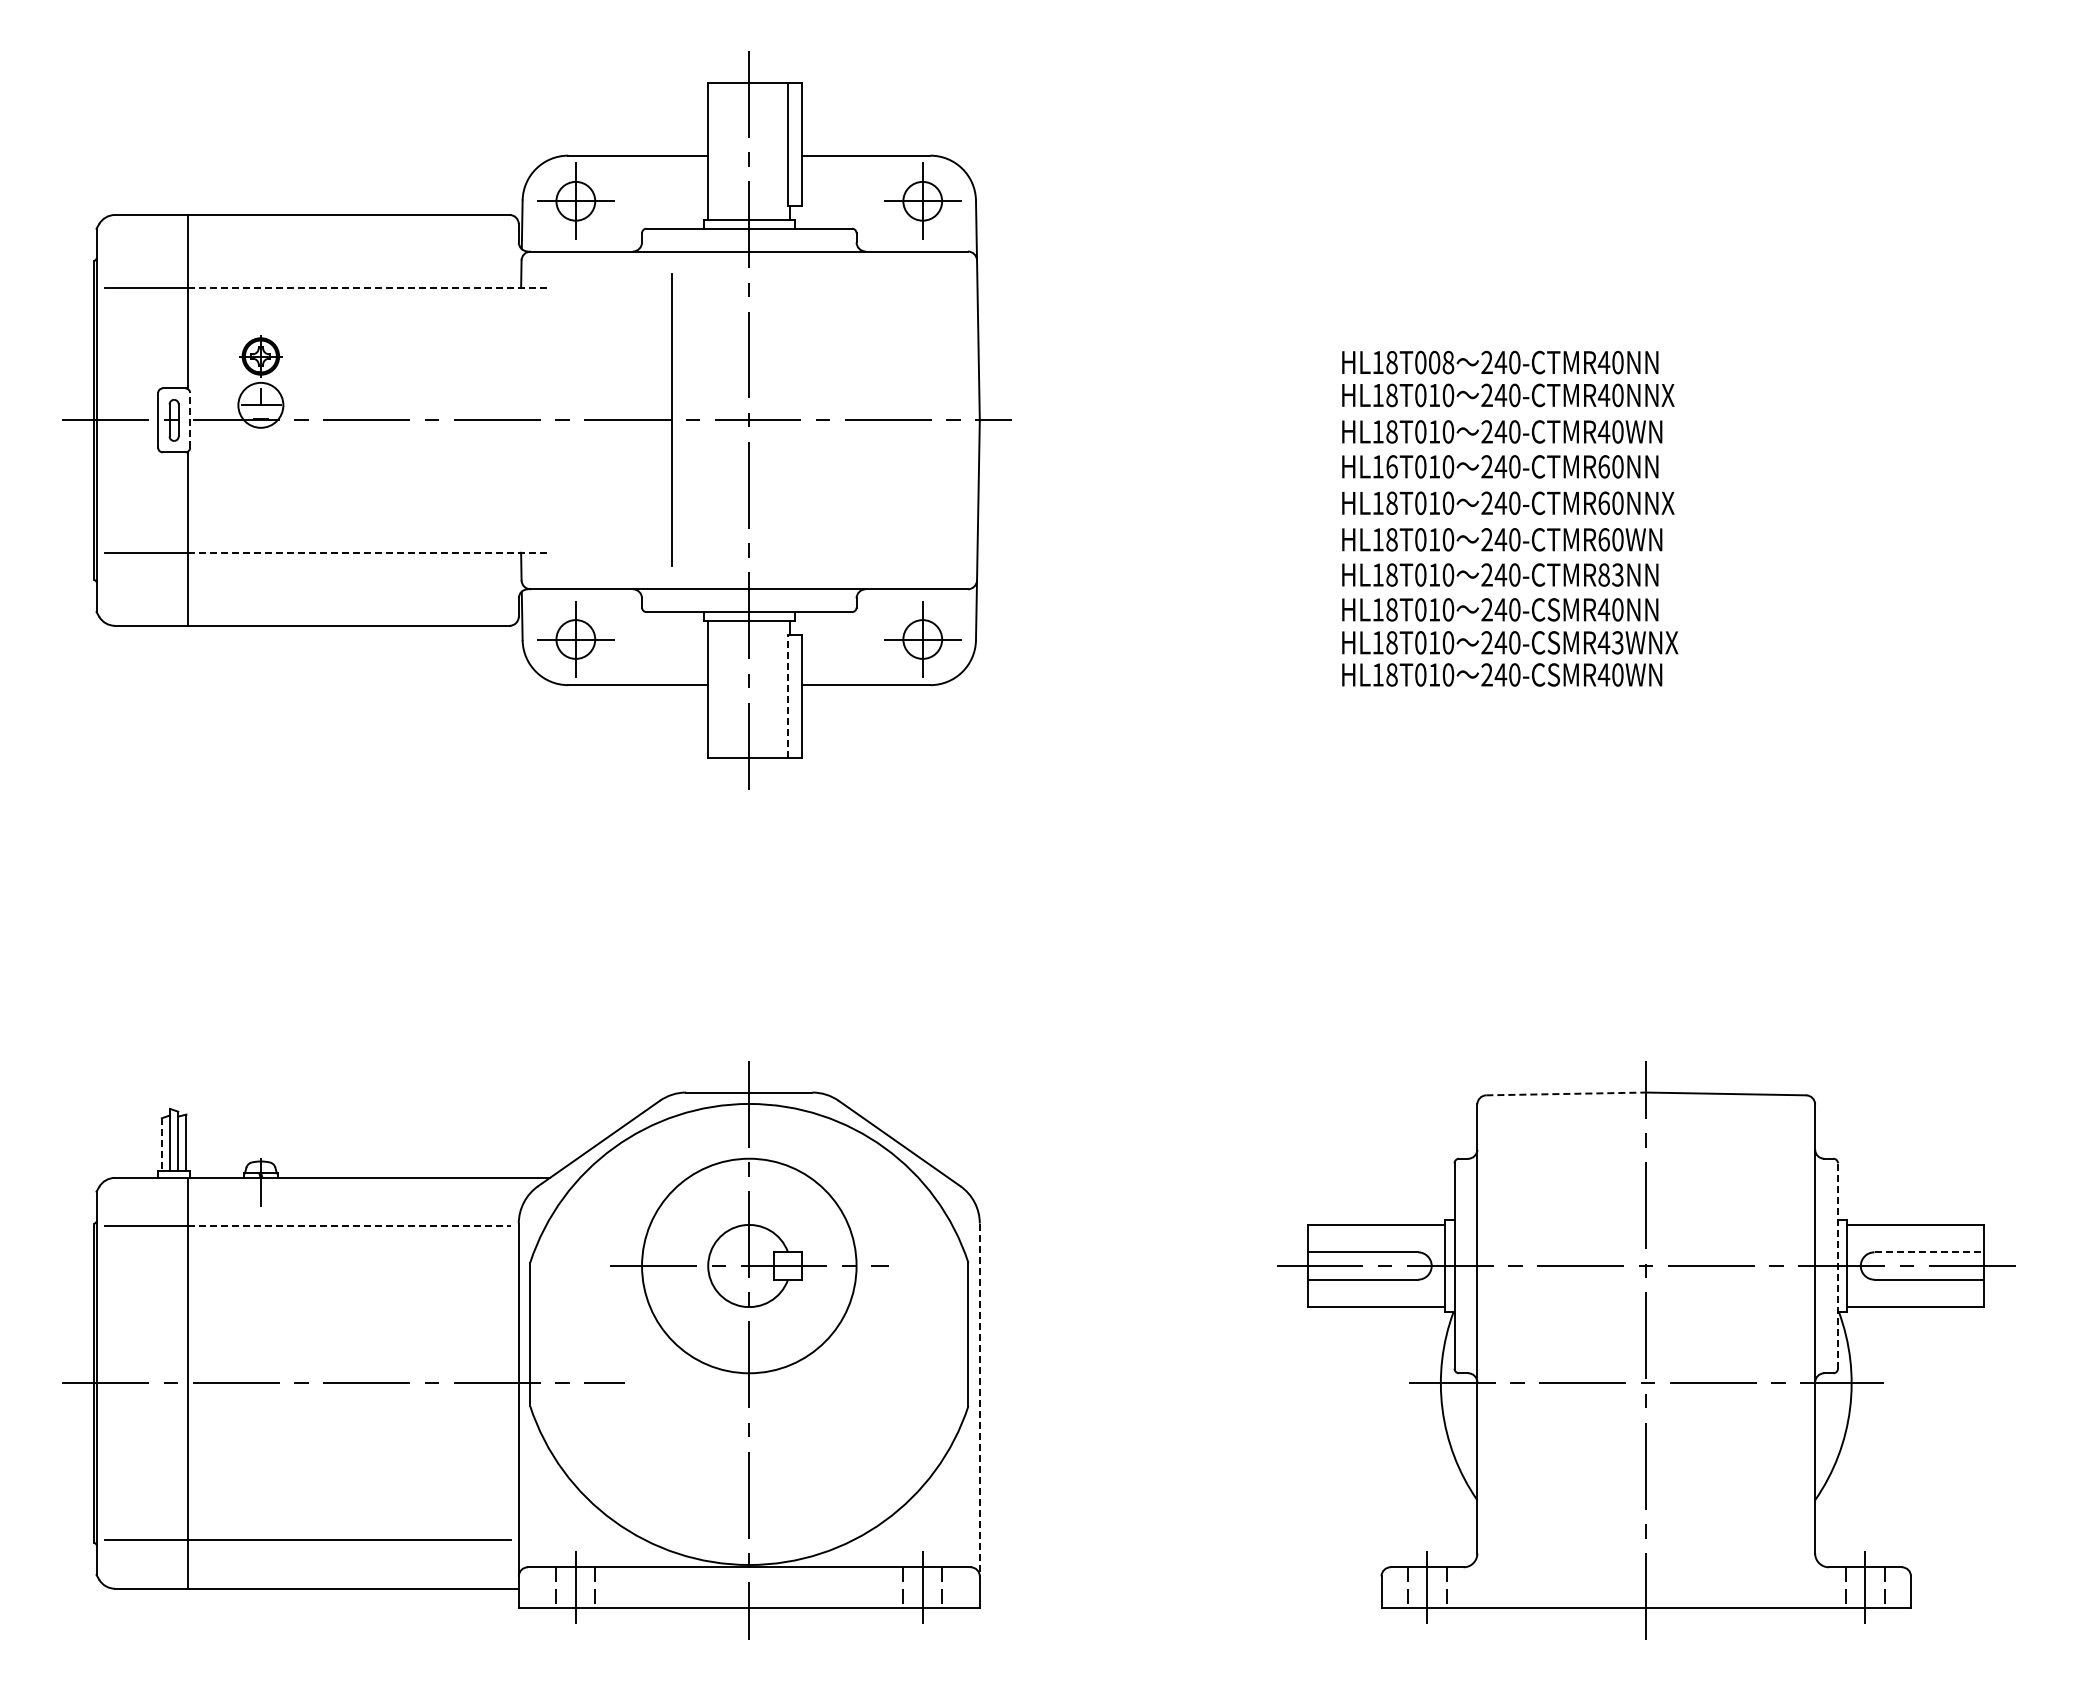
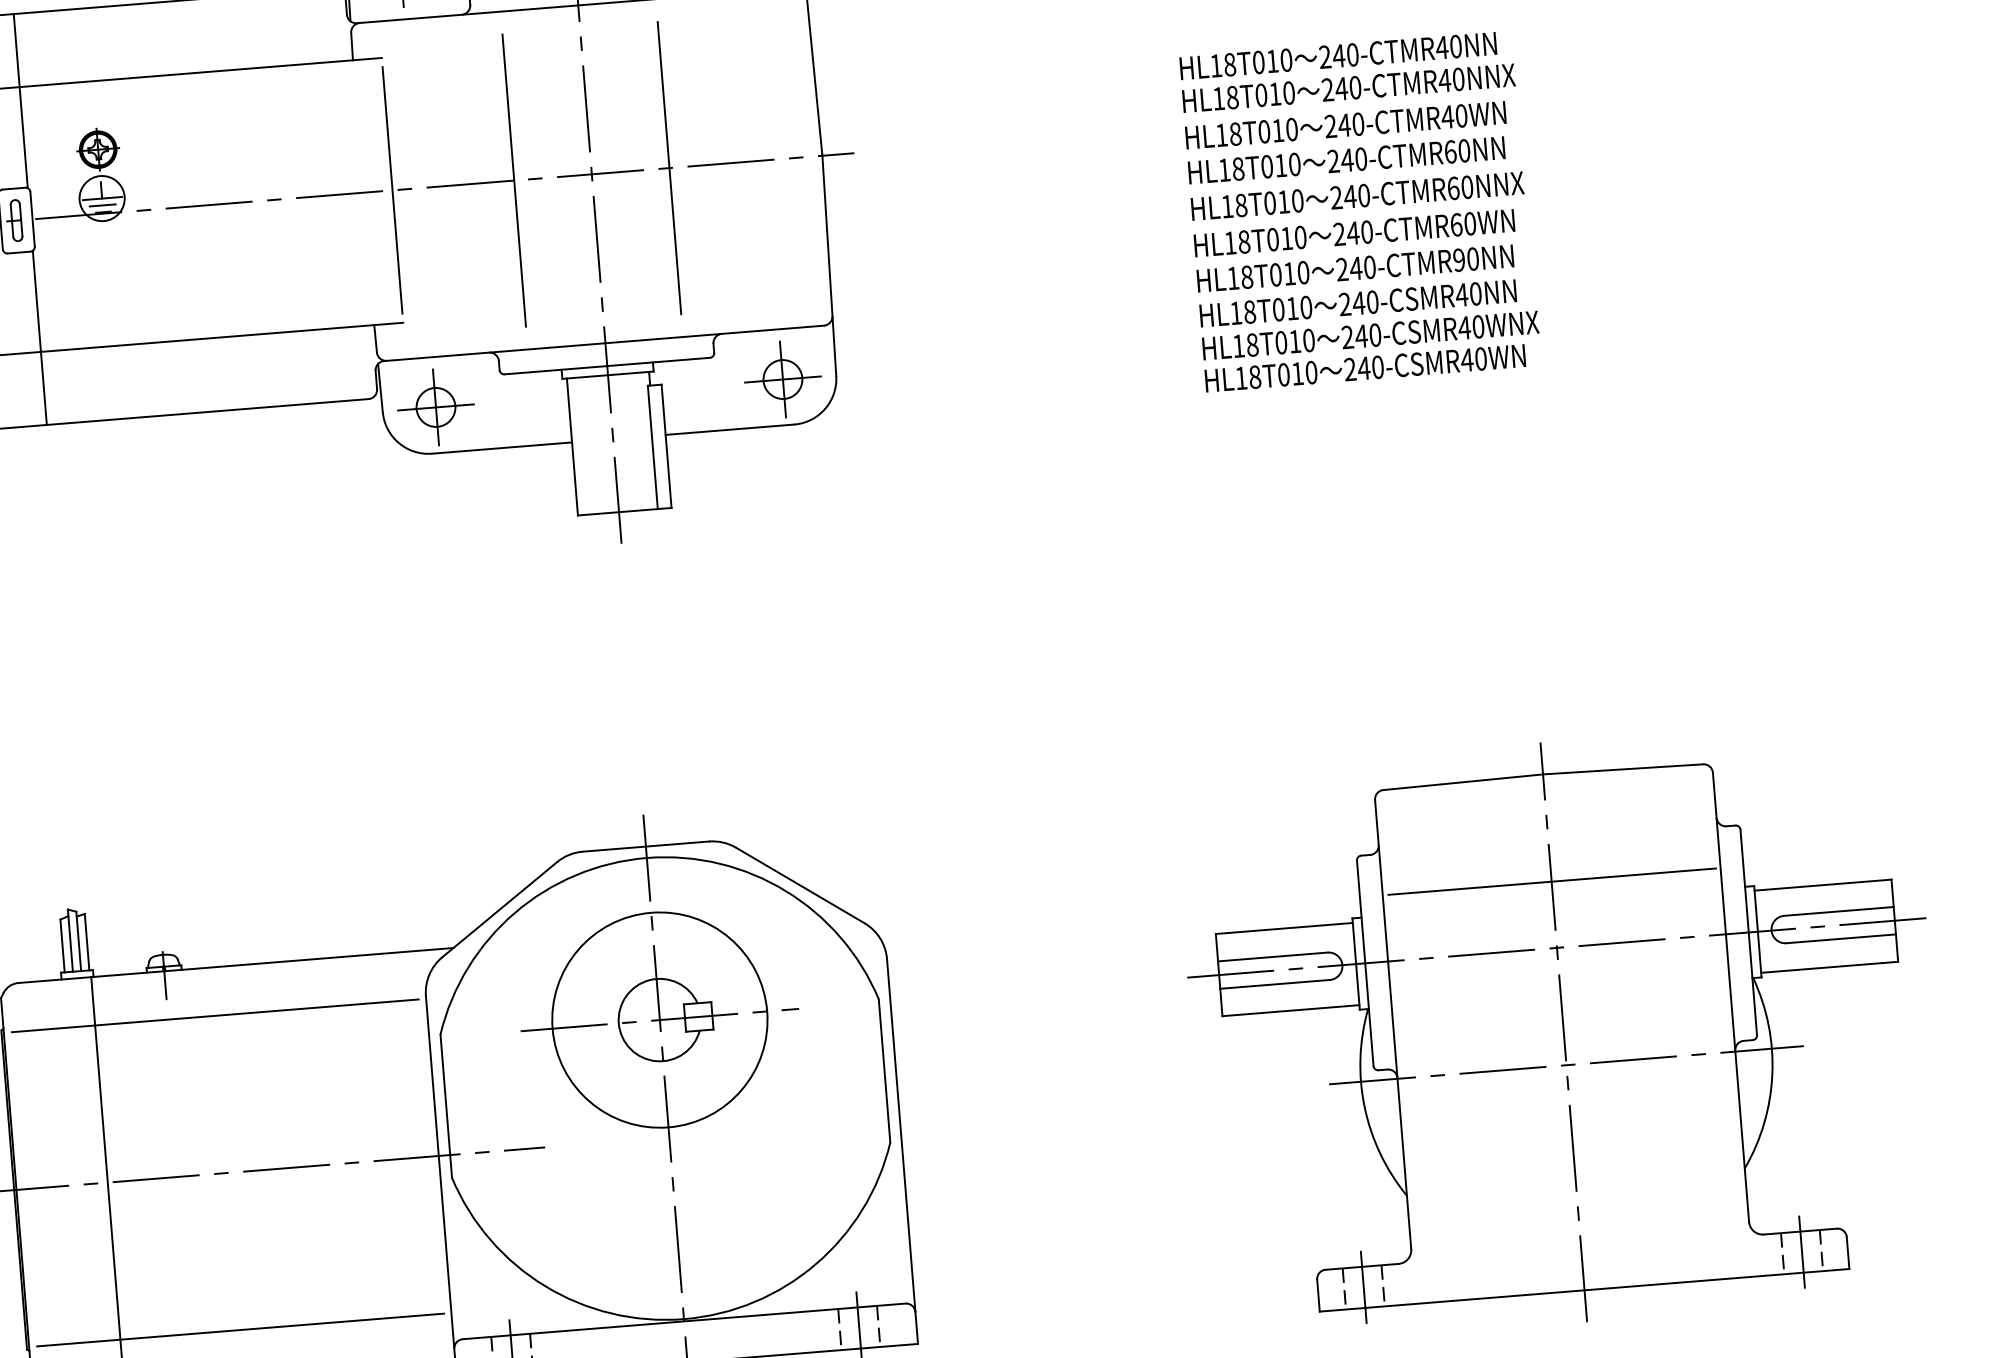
line: (369, 288) -> (201, 72), dashed -> solid
text: (1441, 362) -> (1279, 60), HL18T008 -> HL18T010
line: (260, 412) -> (102, 205), added
line: (190, 419) -> (32, 218), dashed -> solid
line: (550, 420) -> (393, 190), added
line: (826, 420) -> (669, 168), added
text: (1391, 466) -> (1237, 168), HL16T010 -> HL18T010
line: (369, 552) -> (222, 337), dashed -> solid
text: (1610, 574) -> (1465, 259), 240-CTMR83NN -> 240-CTMR90NN
text: (1617, 642) -> (1478, 326), 240-CSMR43WNX -> 240-CSMR40WNX
line: (788, 696) -> (653, 447), dashed -> solid
line: (1566, 1093) -> (1463, 781), dashed -> solid
line: (161, 1145) -> (62, 946), dashed -> solid
line: (1646, 1199) -> (1551, 881), added
line: (349, 1226) -> (256, 1012), dashed -> solid
line: (1929, 1252) -> (1839, 911), dashed -> solid
line: (1837, 1266) -> (1748, 933), dashed -> solid
line: (979, 1400) -> (900, 1136), dashed -> solid

